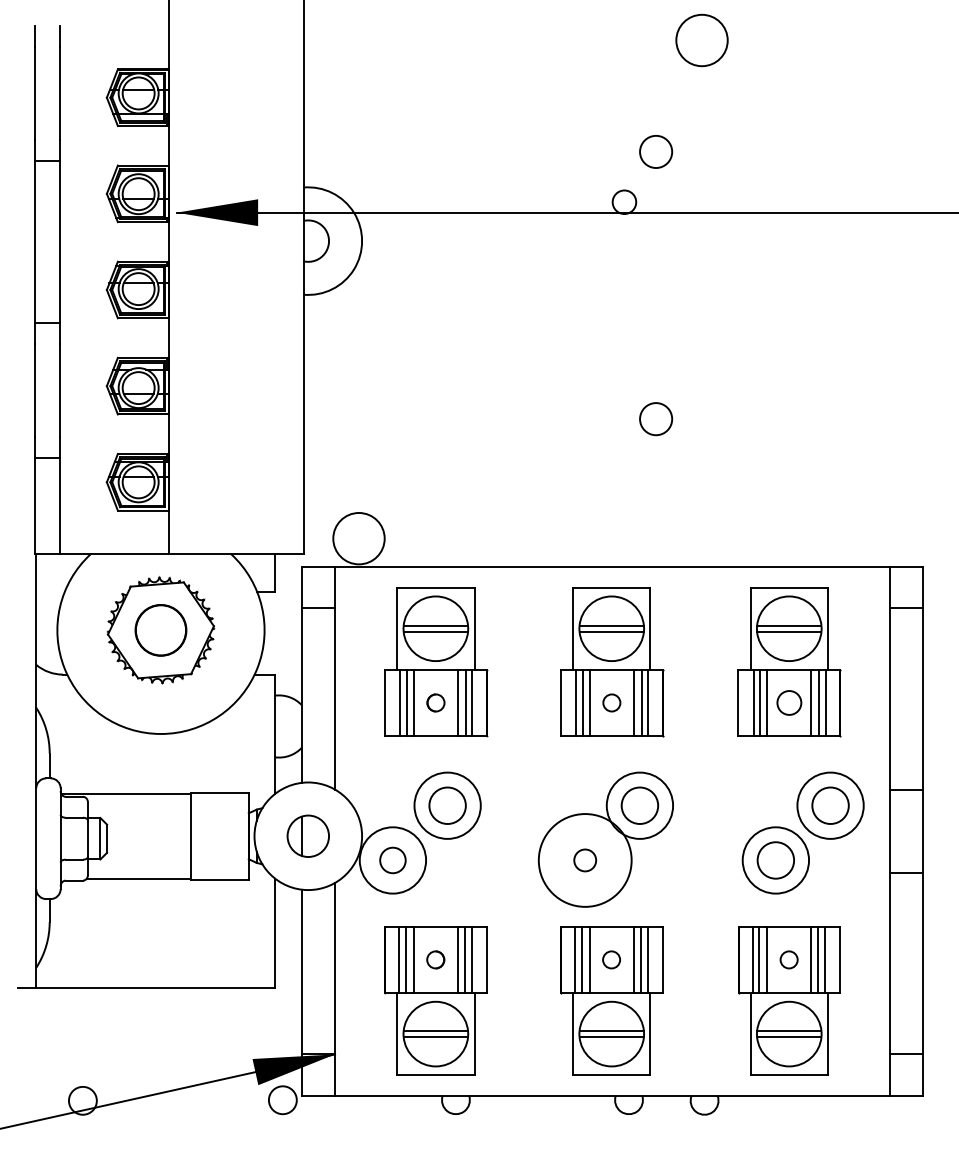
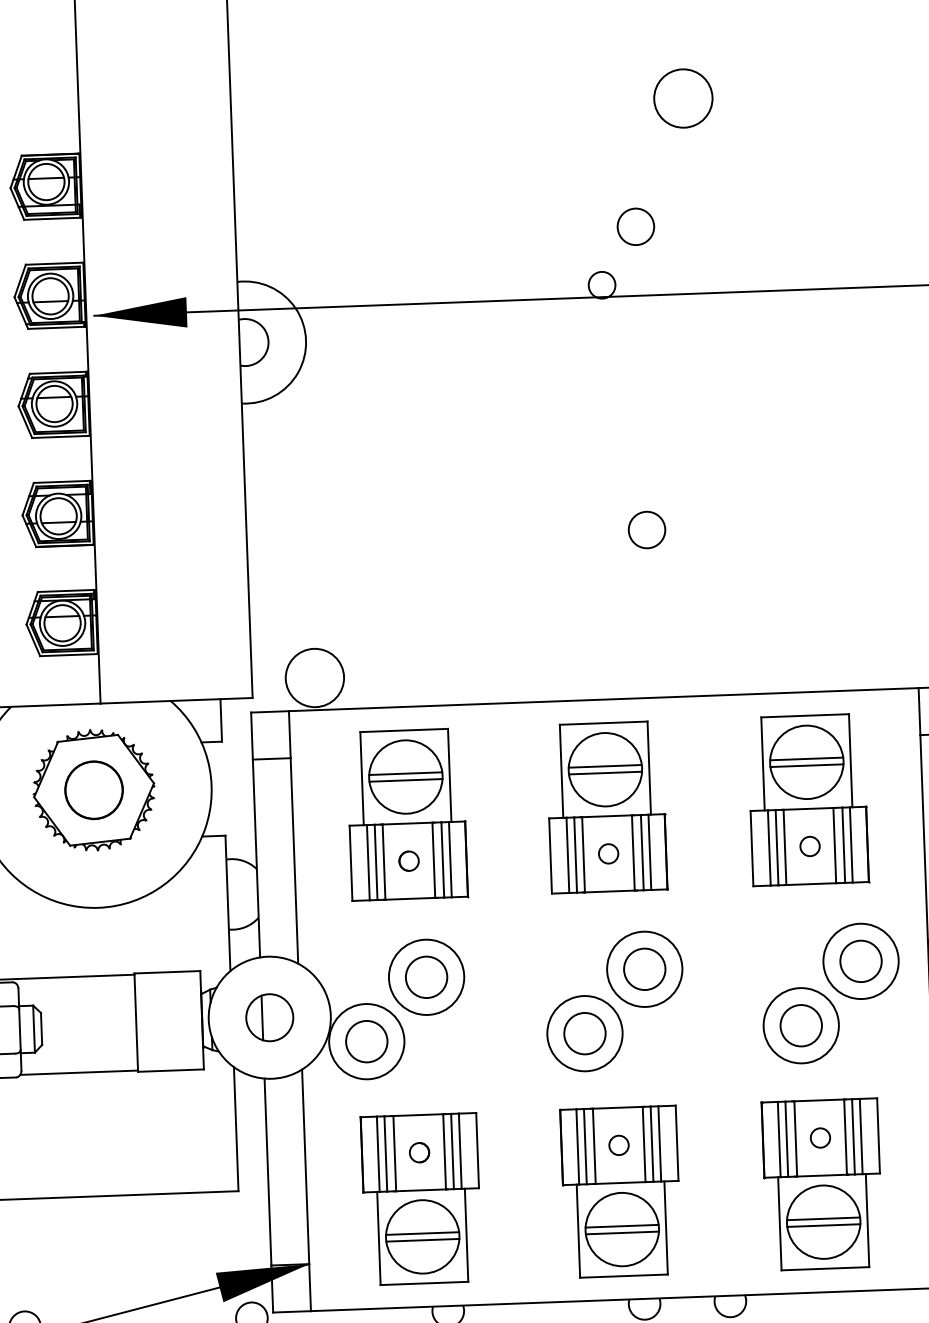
part: (789, 702) -> (810, 845), size x0.71
circle: (392, 860) -> (366, 1041), size x1.43
circle: (585, 860) -> (585, 1033), size x0.71
circle: (585, 860) -> (585, 1033), size x1.67

